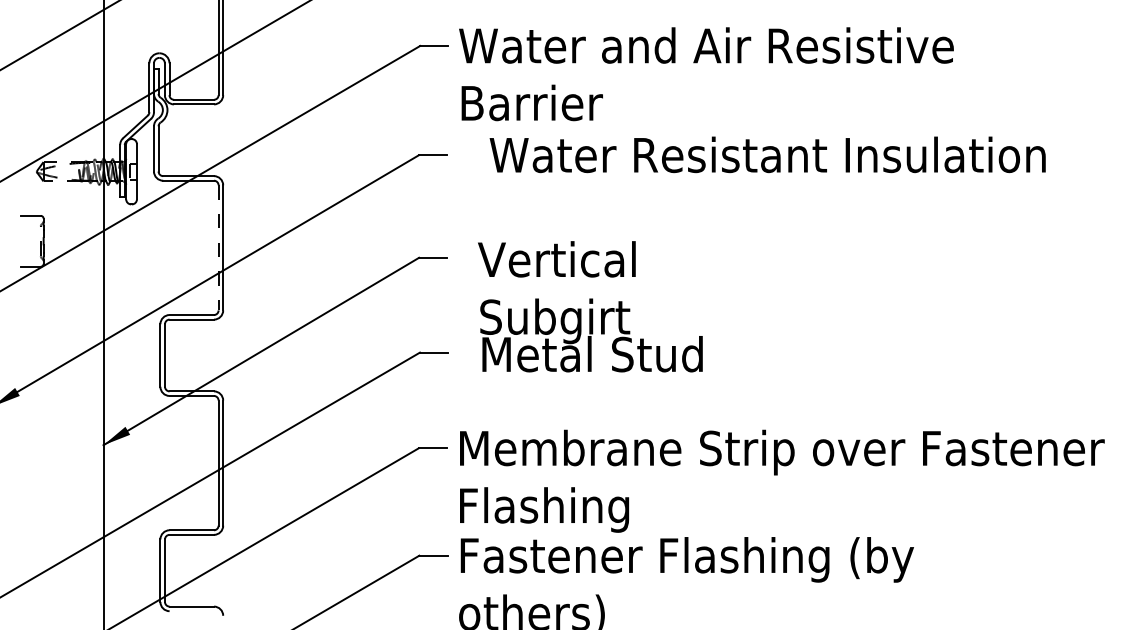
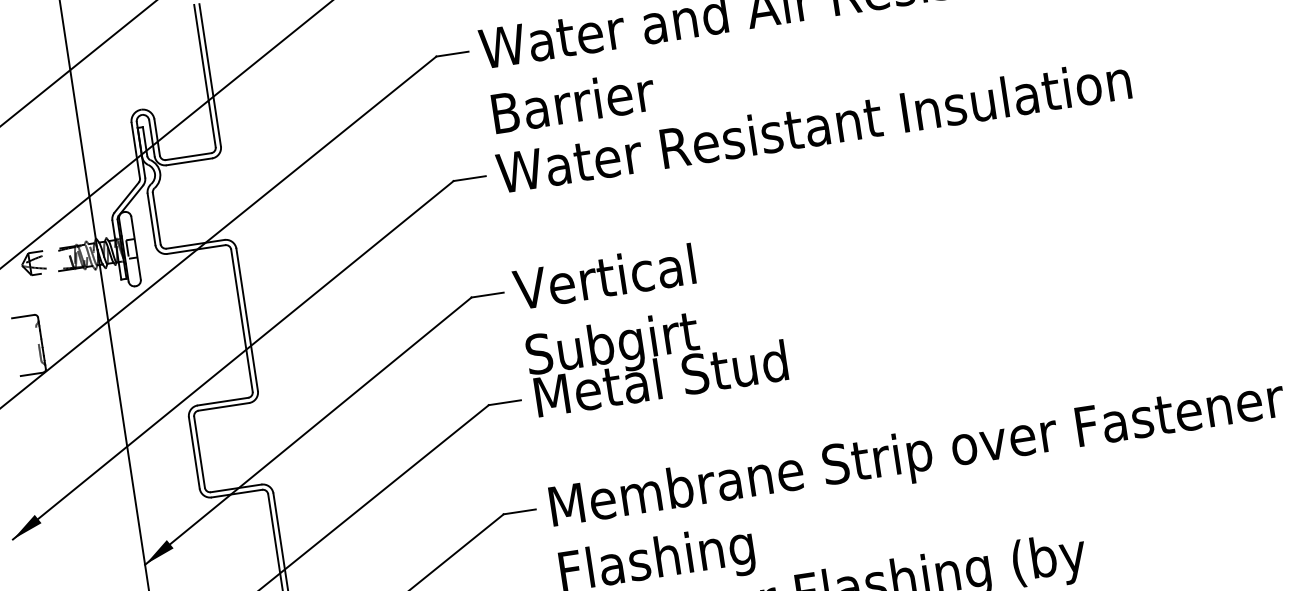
text: (767, 154) -> (813, 125), moved
line: (218, 247) -> (241, 320), dashed -> solid
text: (590, 306) -> (650, 324), moved

